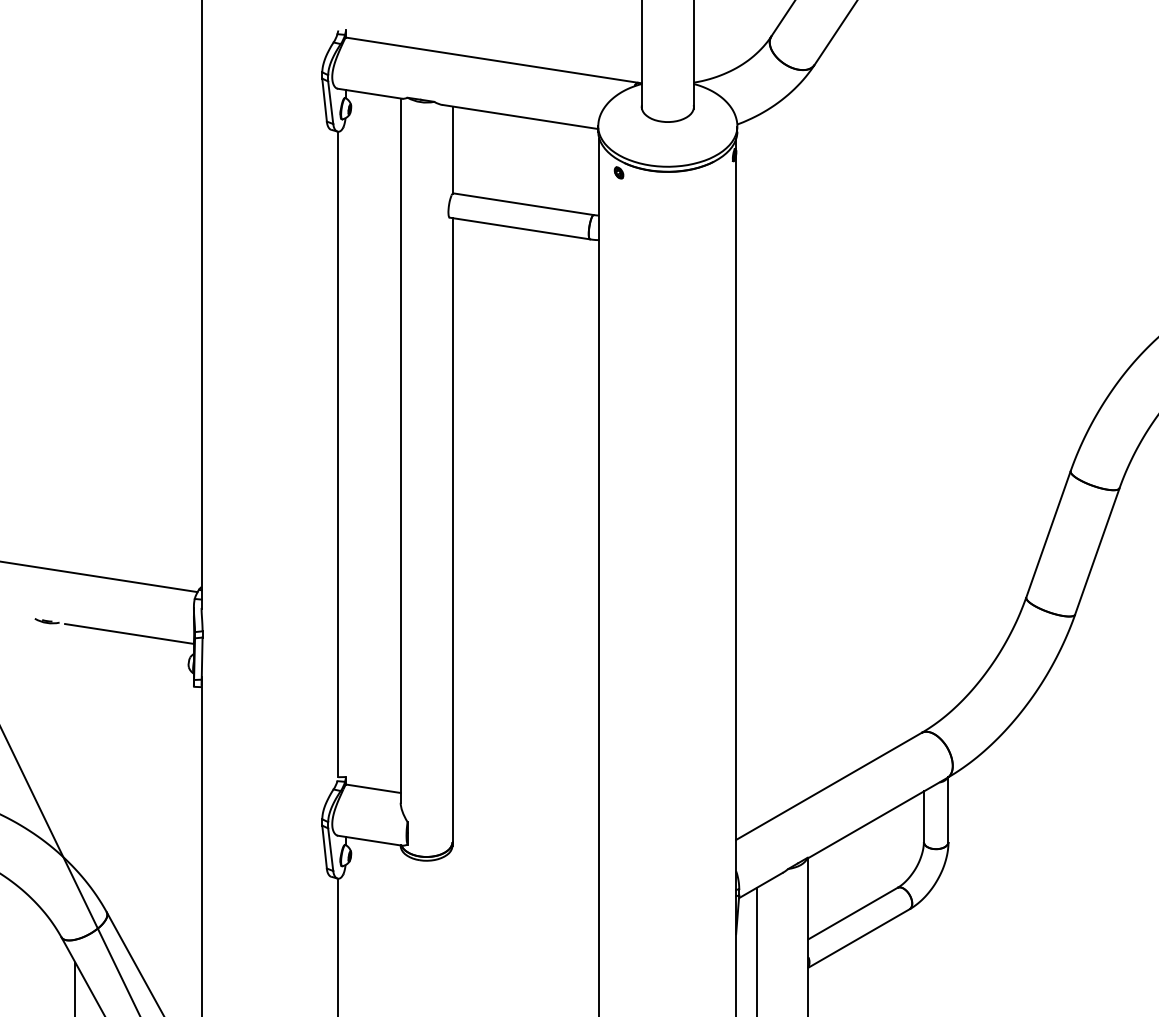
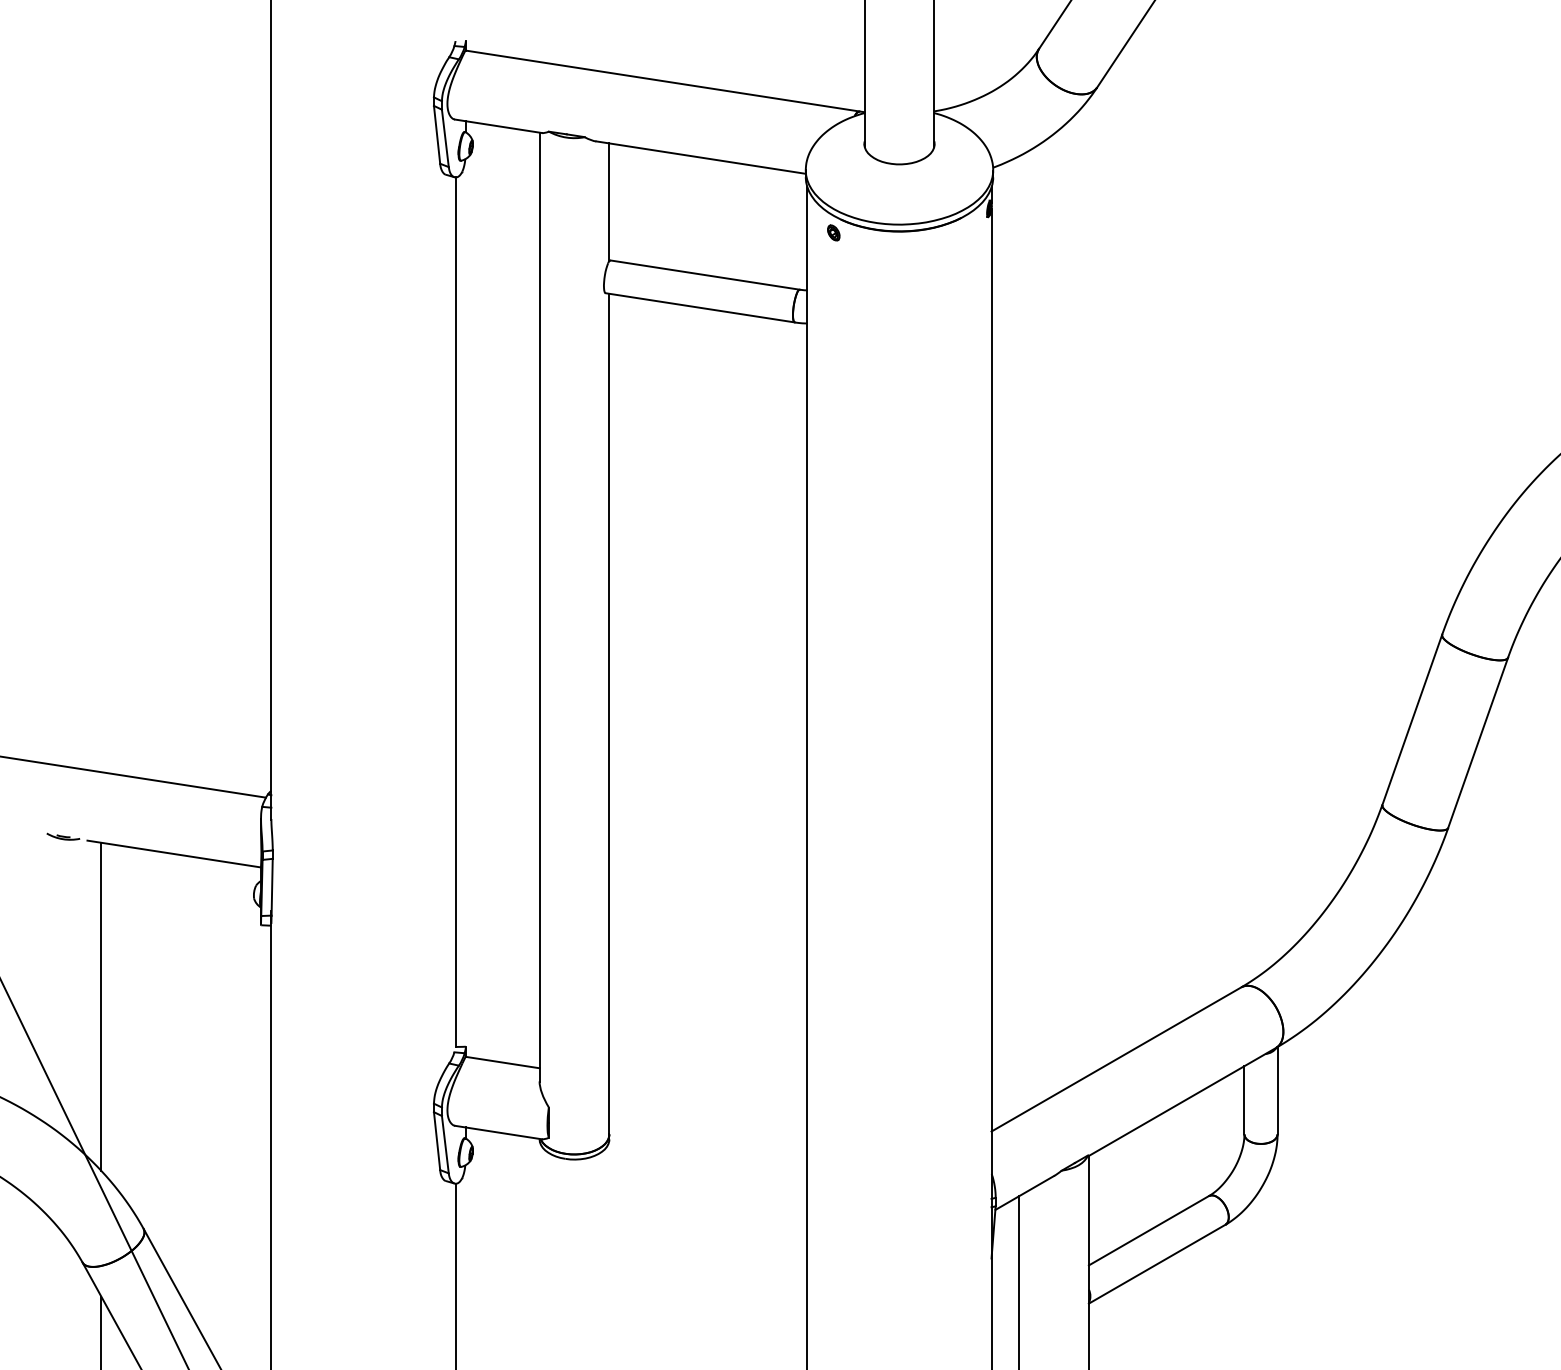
line: (75, 747) -> (101, 1006), added

